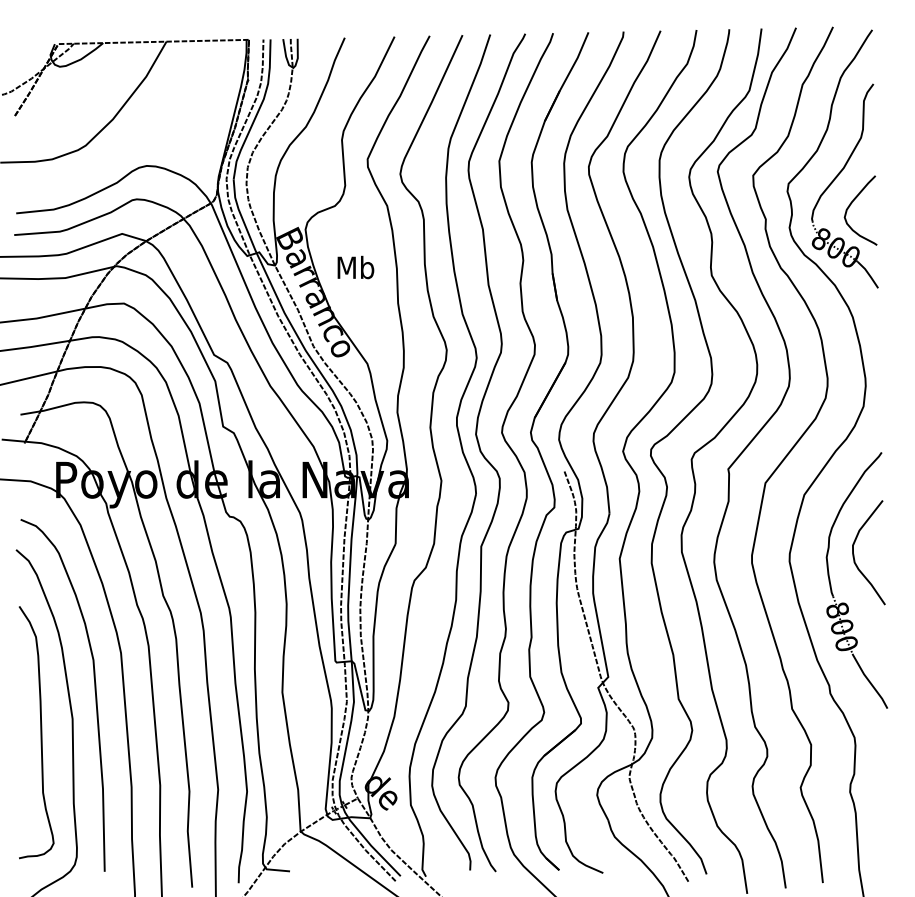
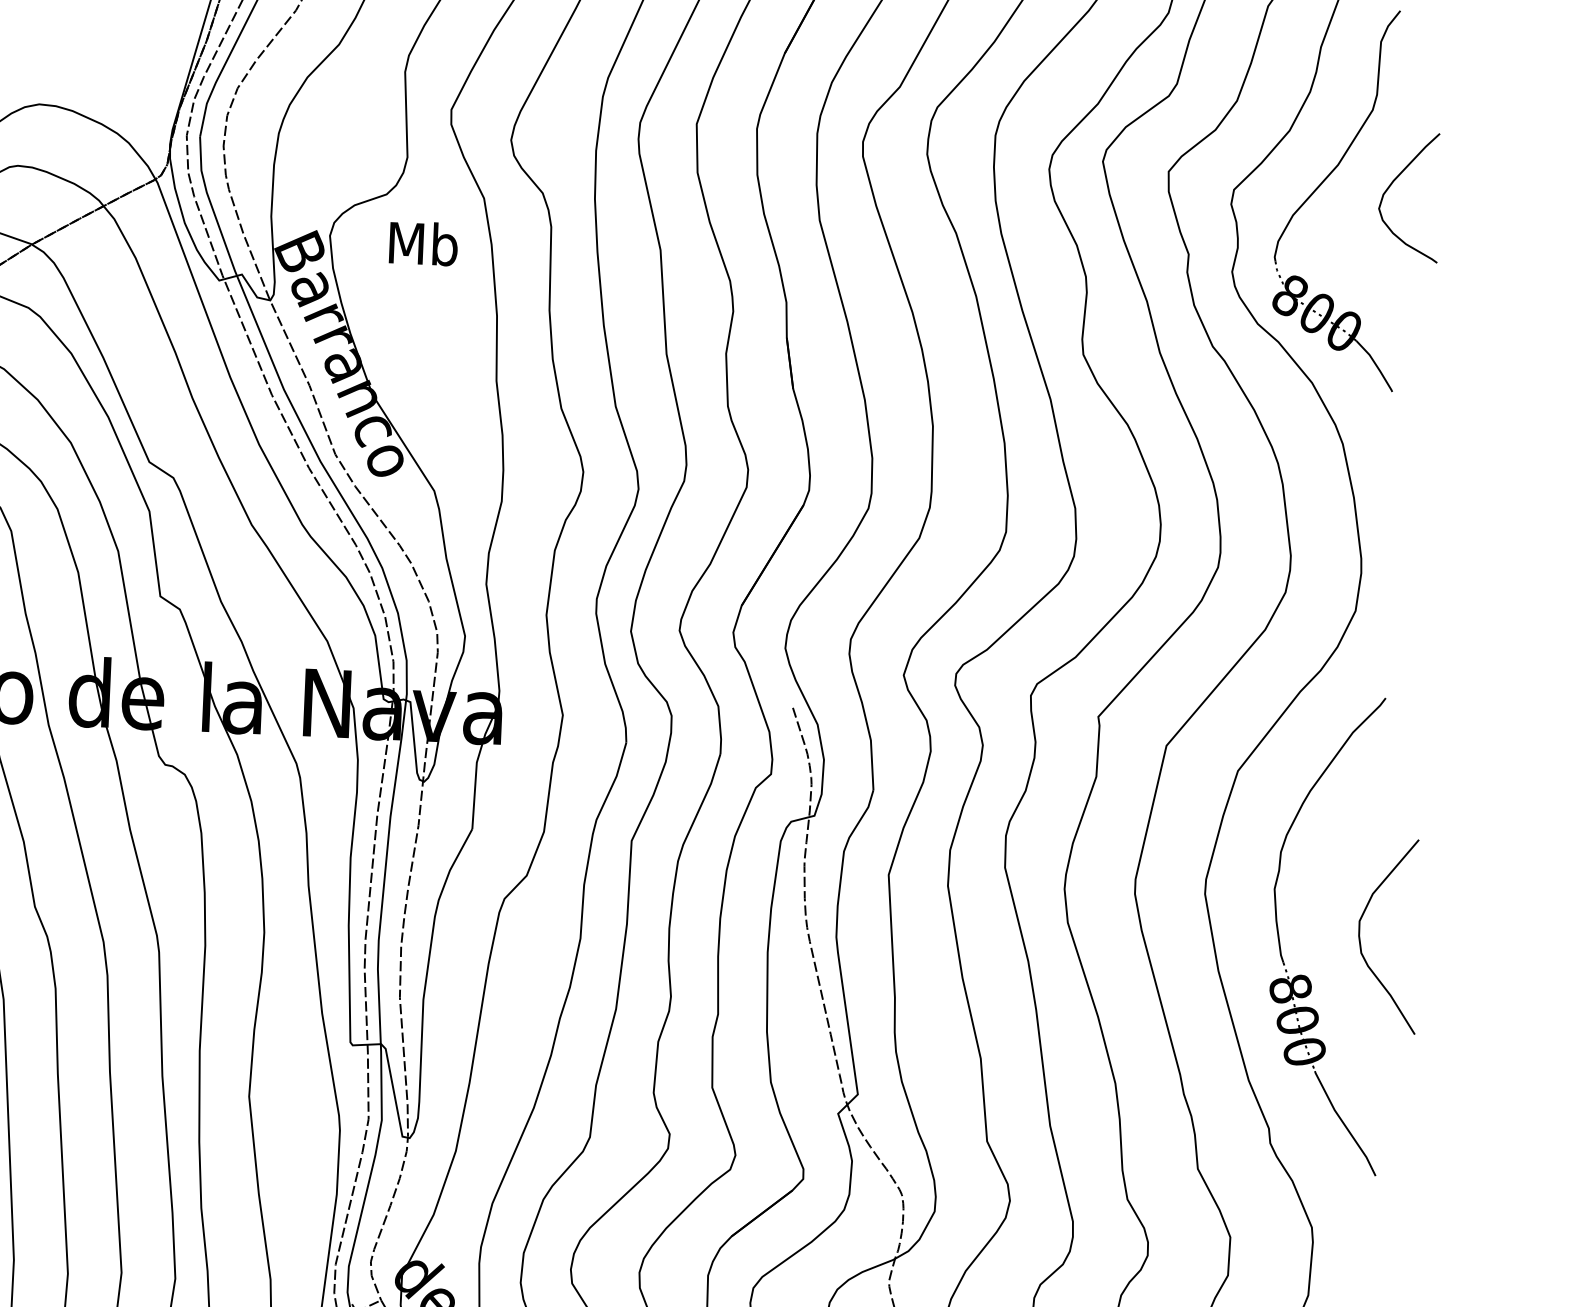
curve: (852, 203) -> (1394, 183), moved
text: (355, 267) -> (422, 243), moved
curve: (854, 554) -> (1361, 938), moved

